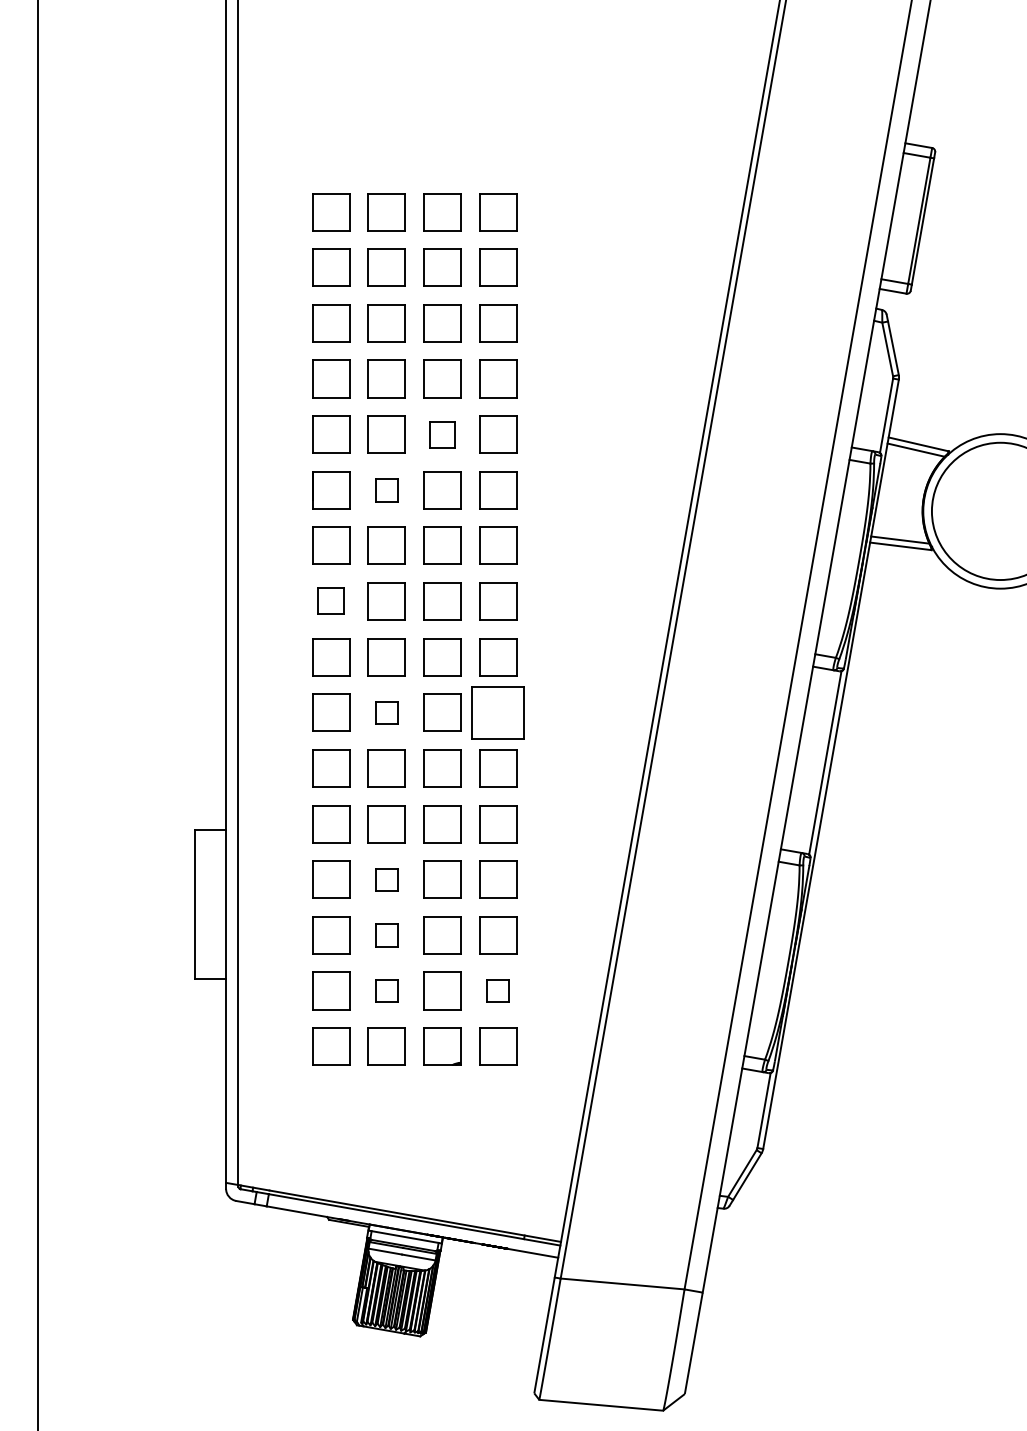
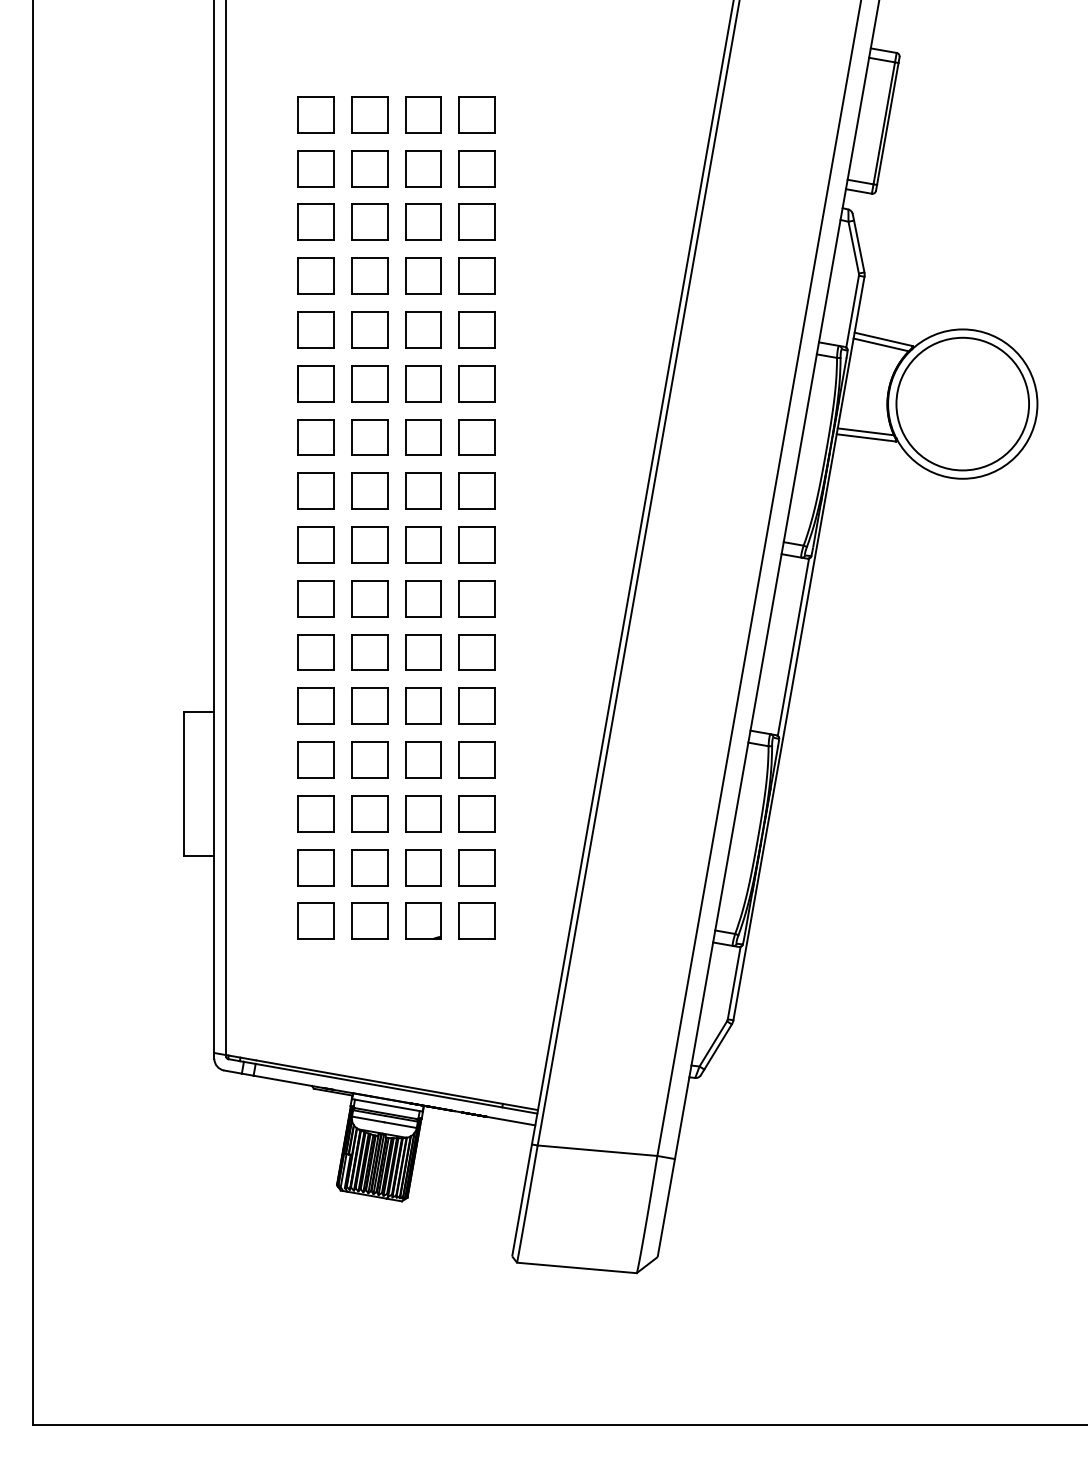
part: (442, 434) -> (423, 329), size x1.43
part: (386, 490) -> (369, 383), size x1.67
part: (330, 600) -> (315, 490), size x1.43
part: (386, 712) -> (369, 598), size x1.67
part: (497, 712) -> (476, 598), size x0.71
part: (386, 879) -> (369, 759), size x1.67
part: (386, 935) -> (369, 813), size x1.67
part: (386, 990) -> (369, 867), size x1.67
part: (497, 990) -> (476, 867), size x1.67

